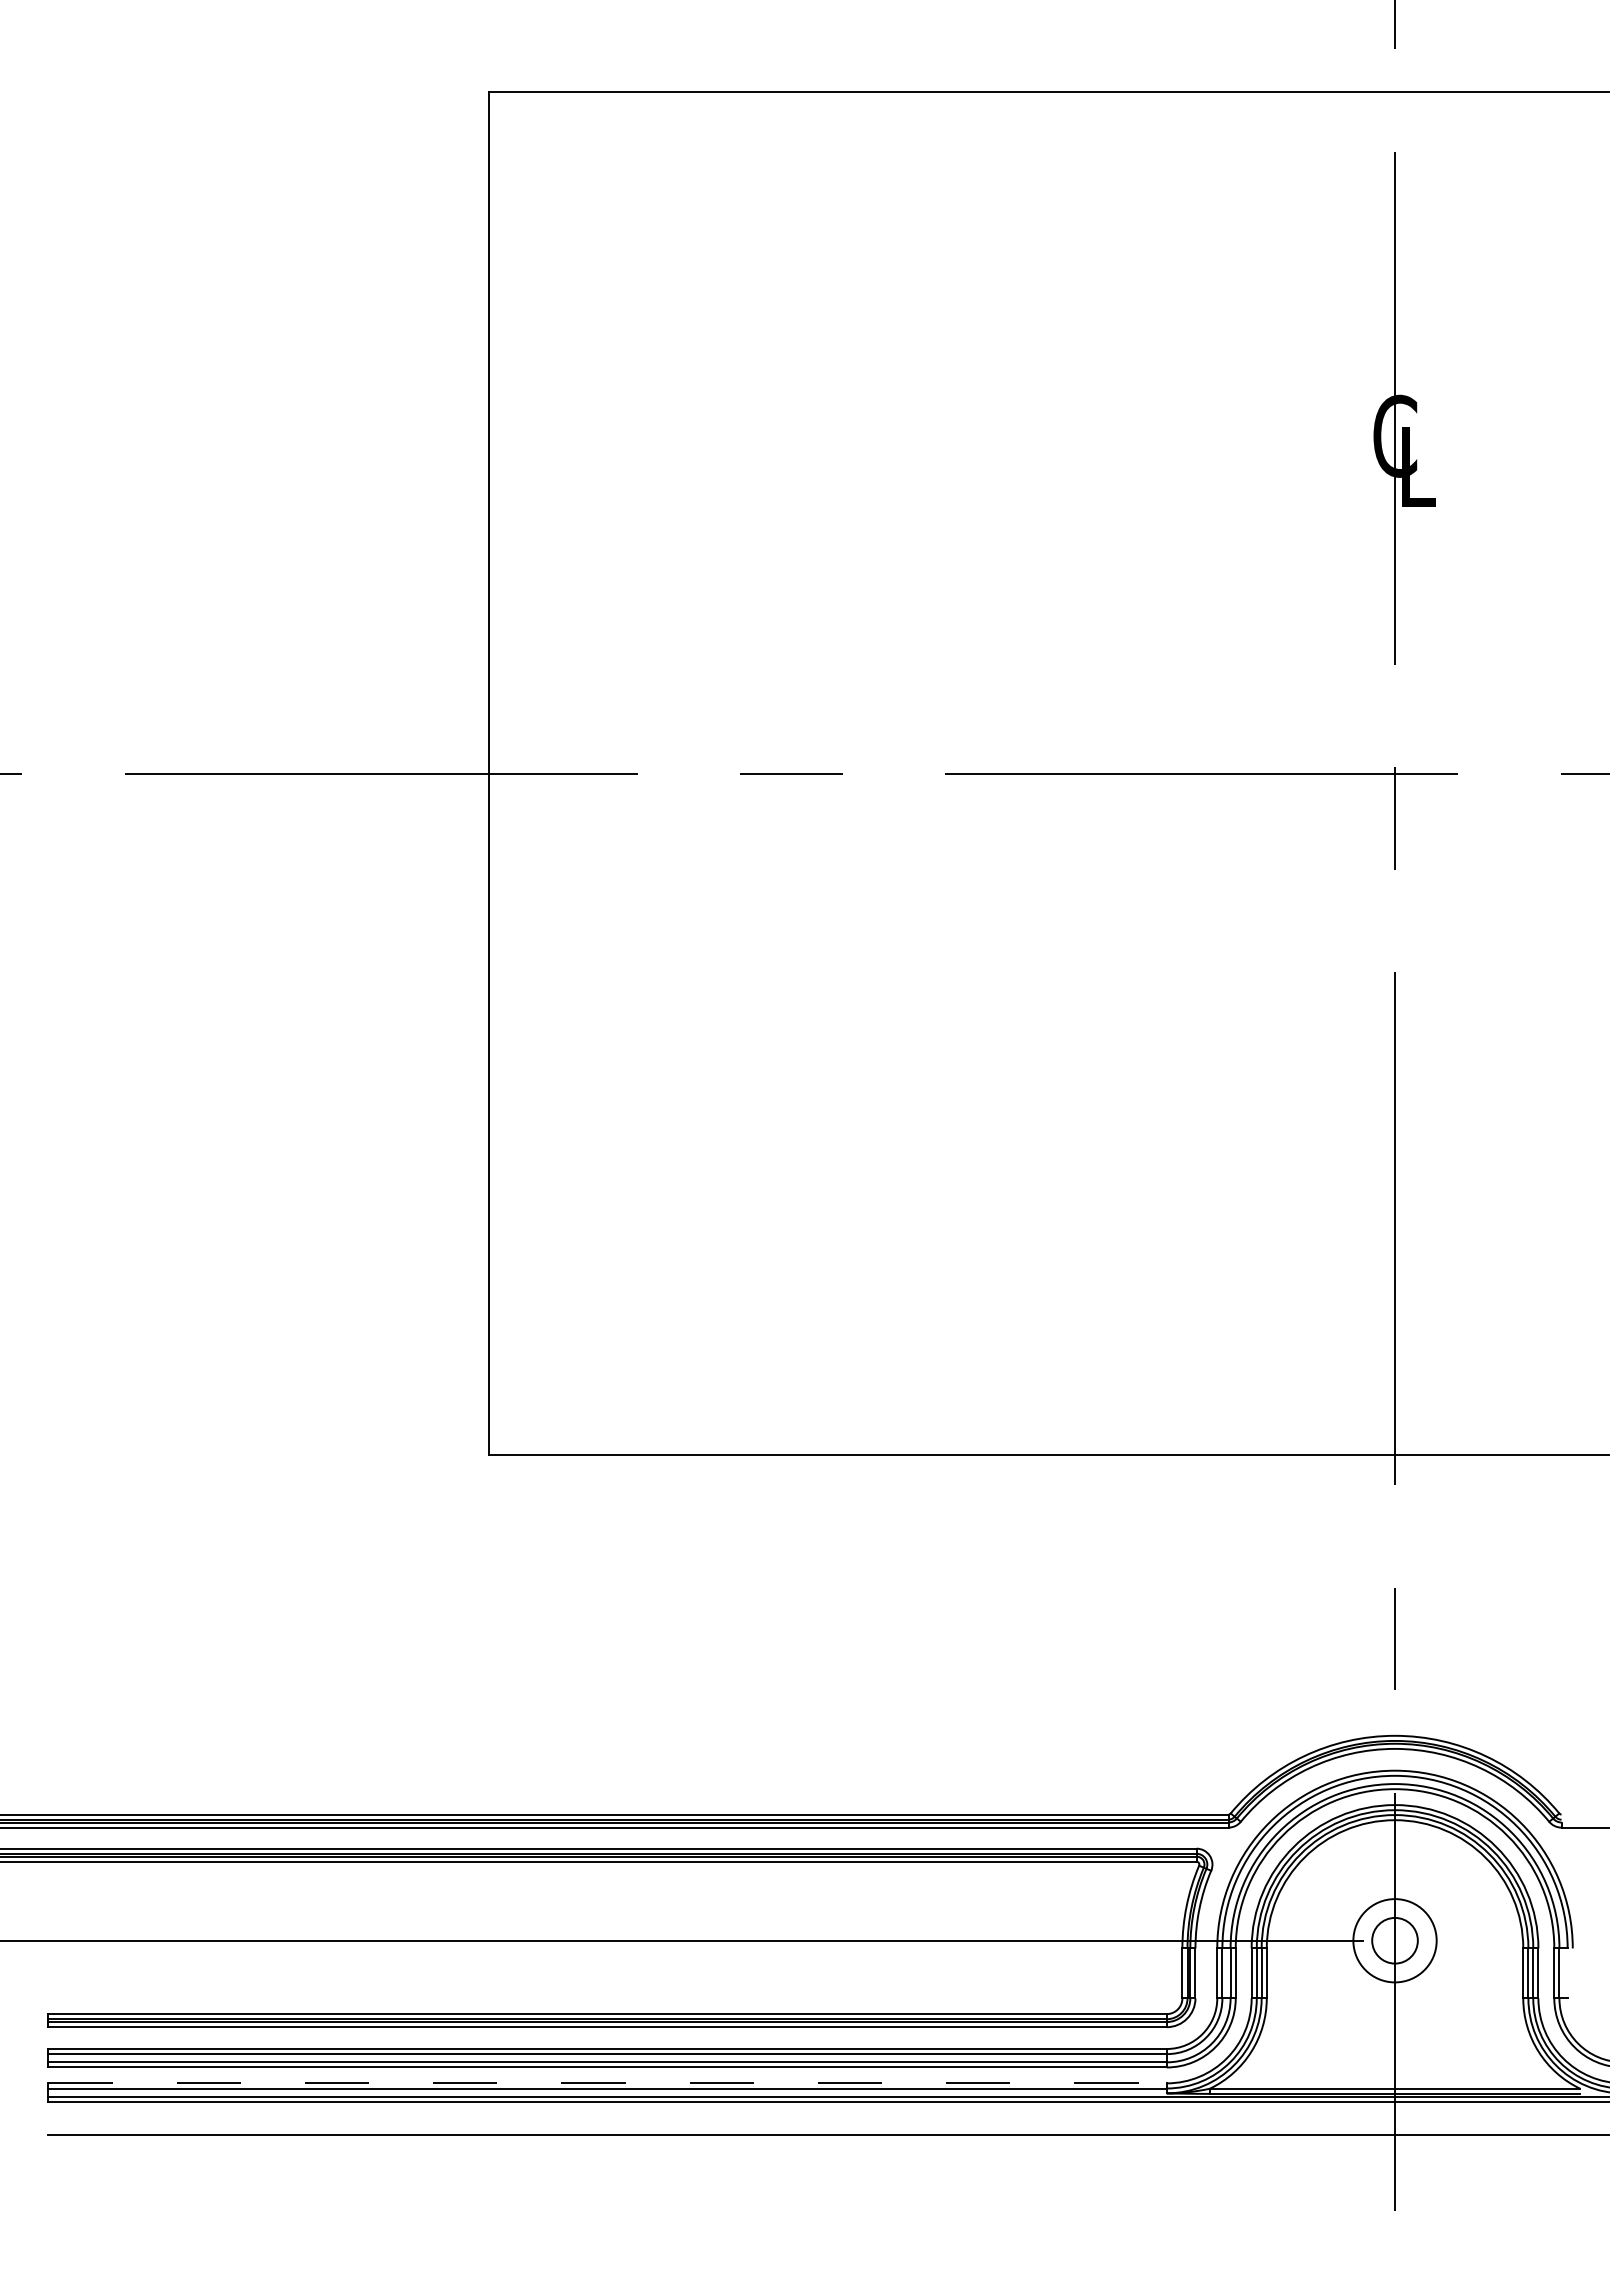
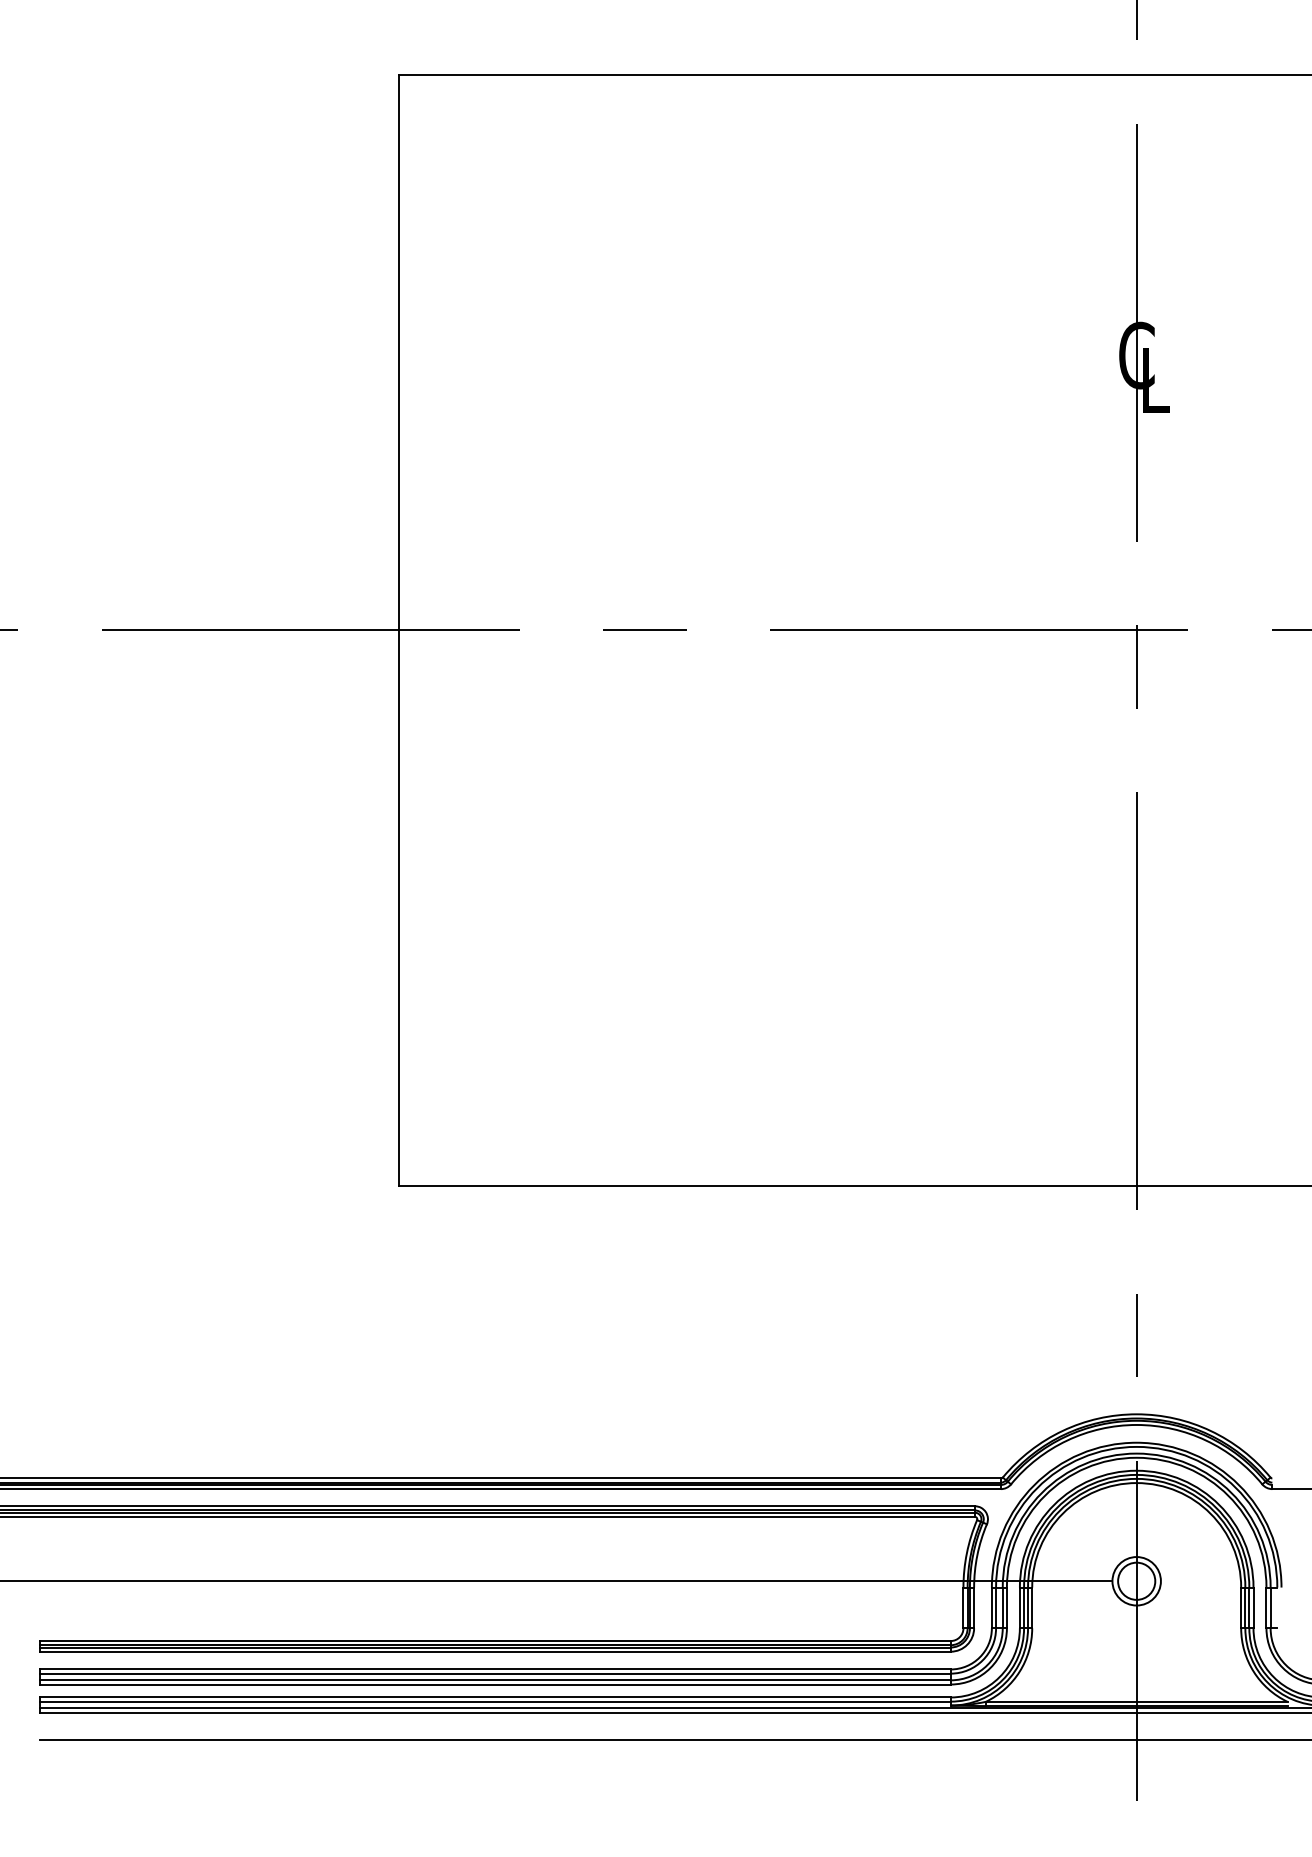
circle: (1394, 1940) -> (1136, 1581), size x0.71
line: (608, 2083) -> (495, 1697), dashed -> solid

